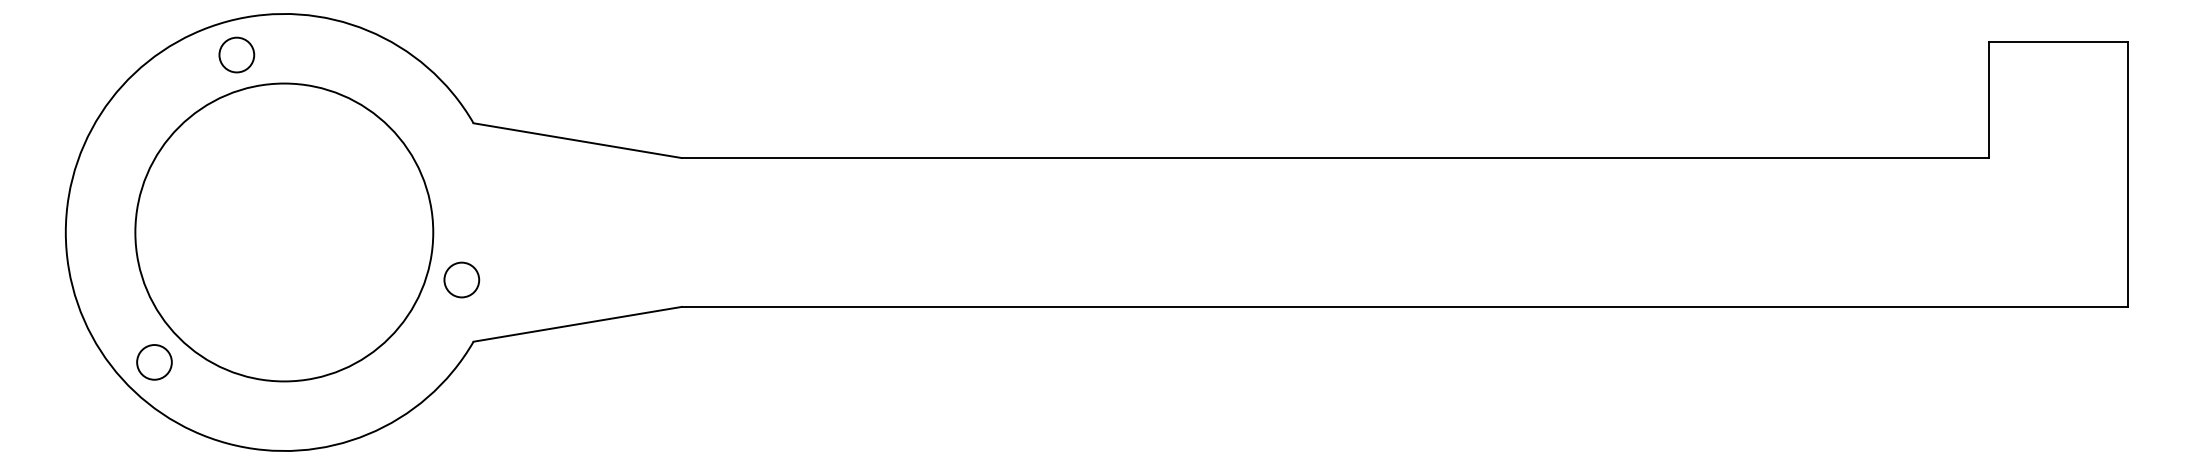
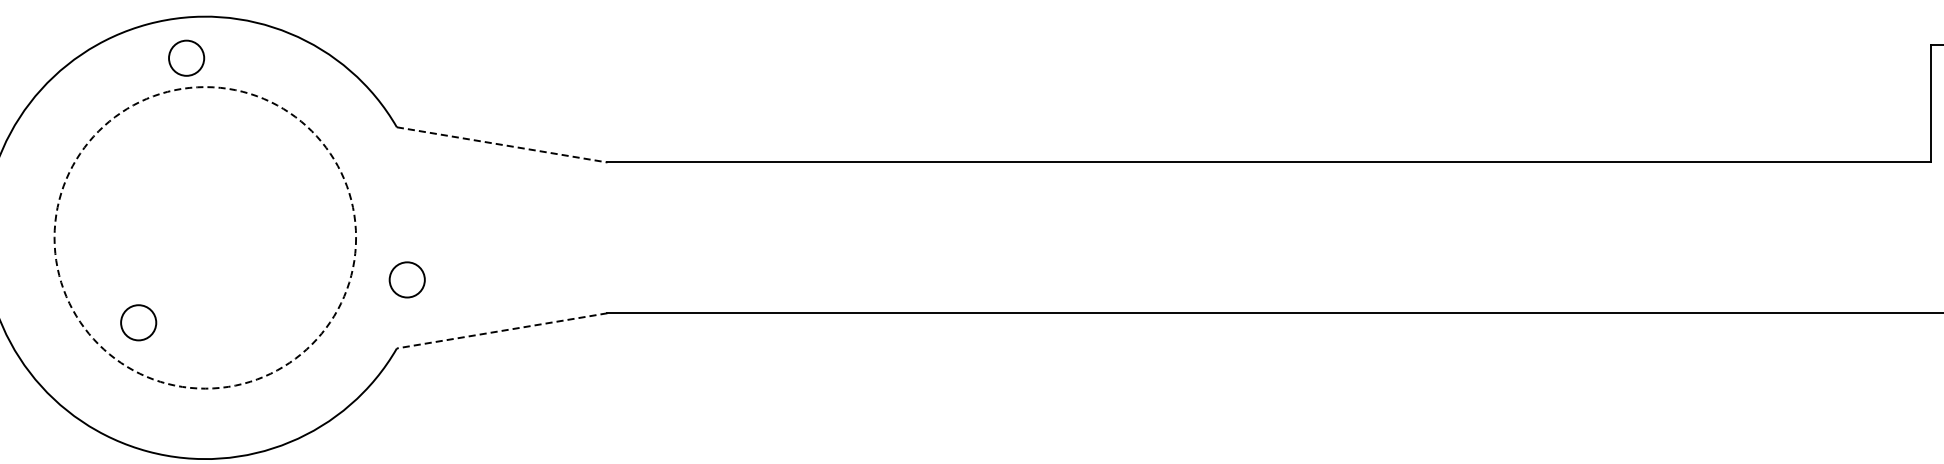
circle: (236, 54) -> (186, 57), moved
line: (578, 140) -> (503, 144), solid -> dashed
circle: (284, 232) -> (205, 237), solid -> dashed
circle: (461, 279) -> (406, 279), moved
line: (577, 324) -> (502, 331), solid -> dashed
circle: (154, 362) -> (138, 322), moved

